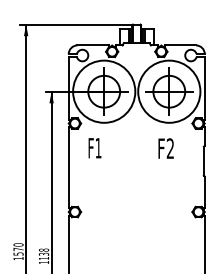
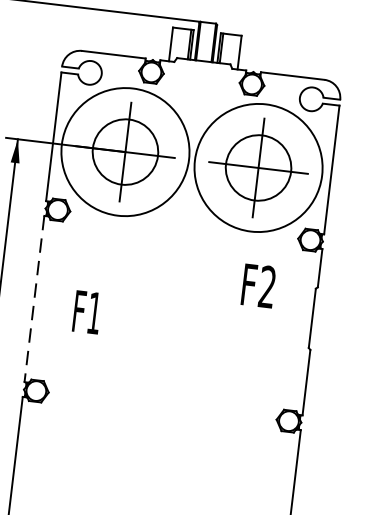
text: (94, 148) -> (86, 312), moved
text: (165, 148) -> (257, 285), moved
line: (68, 167) -> (33, 298), solid -> dashed

